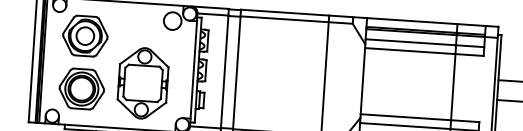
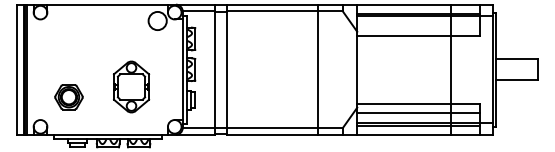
part: (84, 36) -> (68, 42), removed
line: (425, 43) -> (418, 26), removed
part: (143, 82) -> (131, 86), size x0.7
part: (81, 89) -> (68, 97), size x0.6

